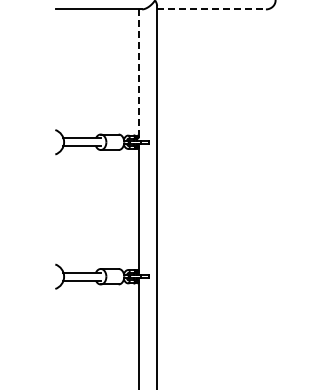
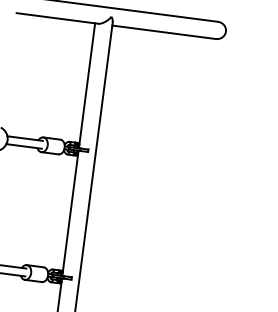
line: (212, 9) -> (164, 32), dashed -> solid
line: (139, 75) -> (87, 86), dashed -> solid

